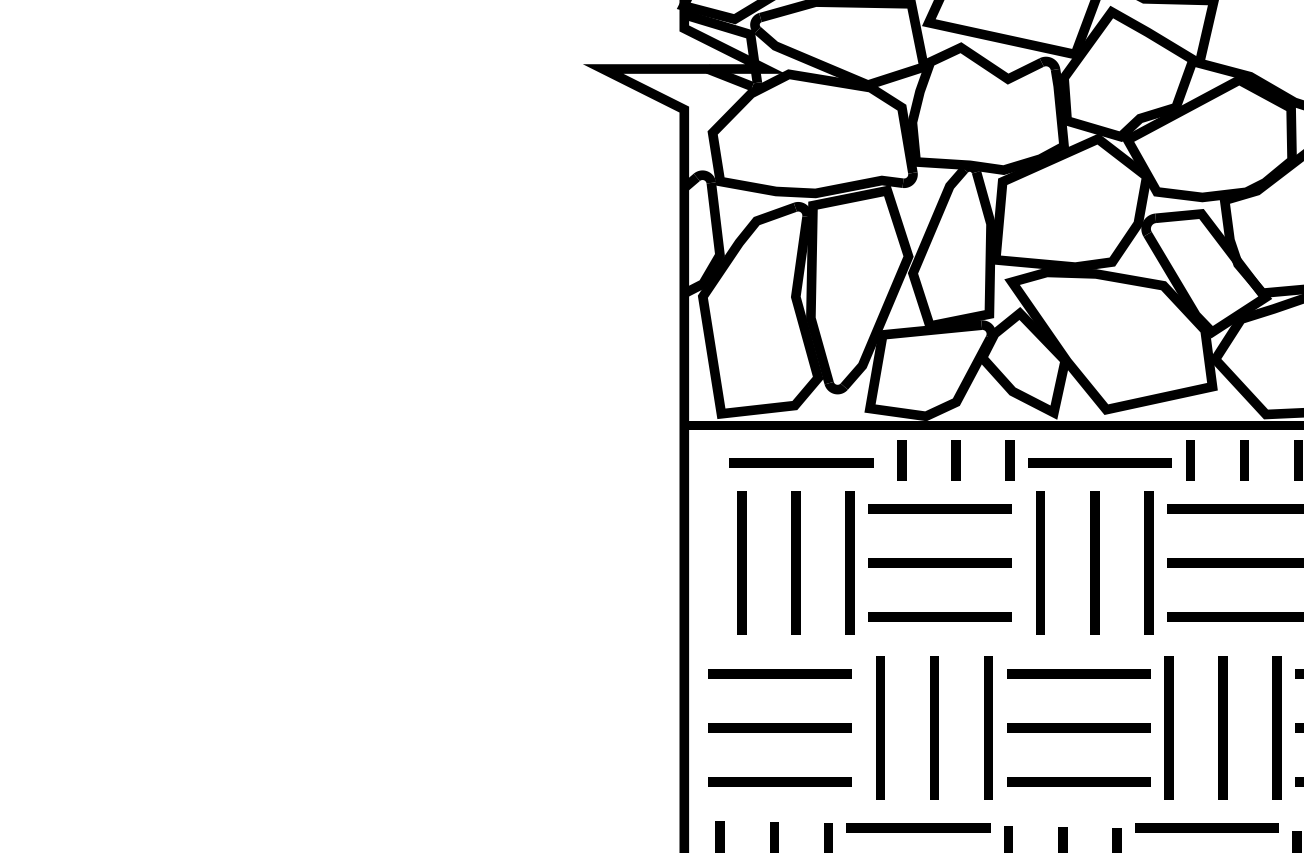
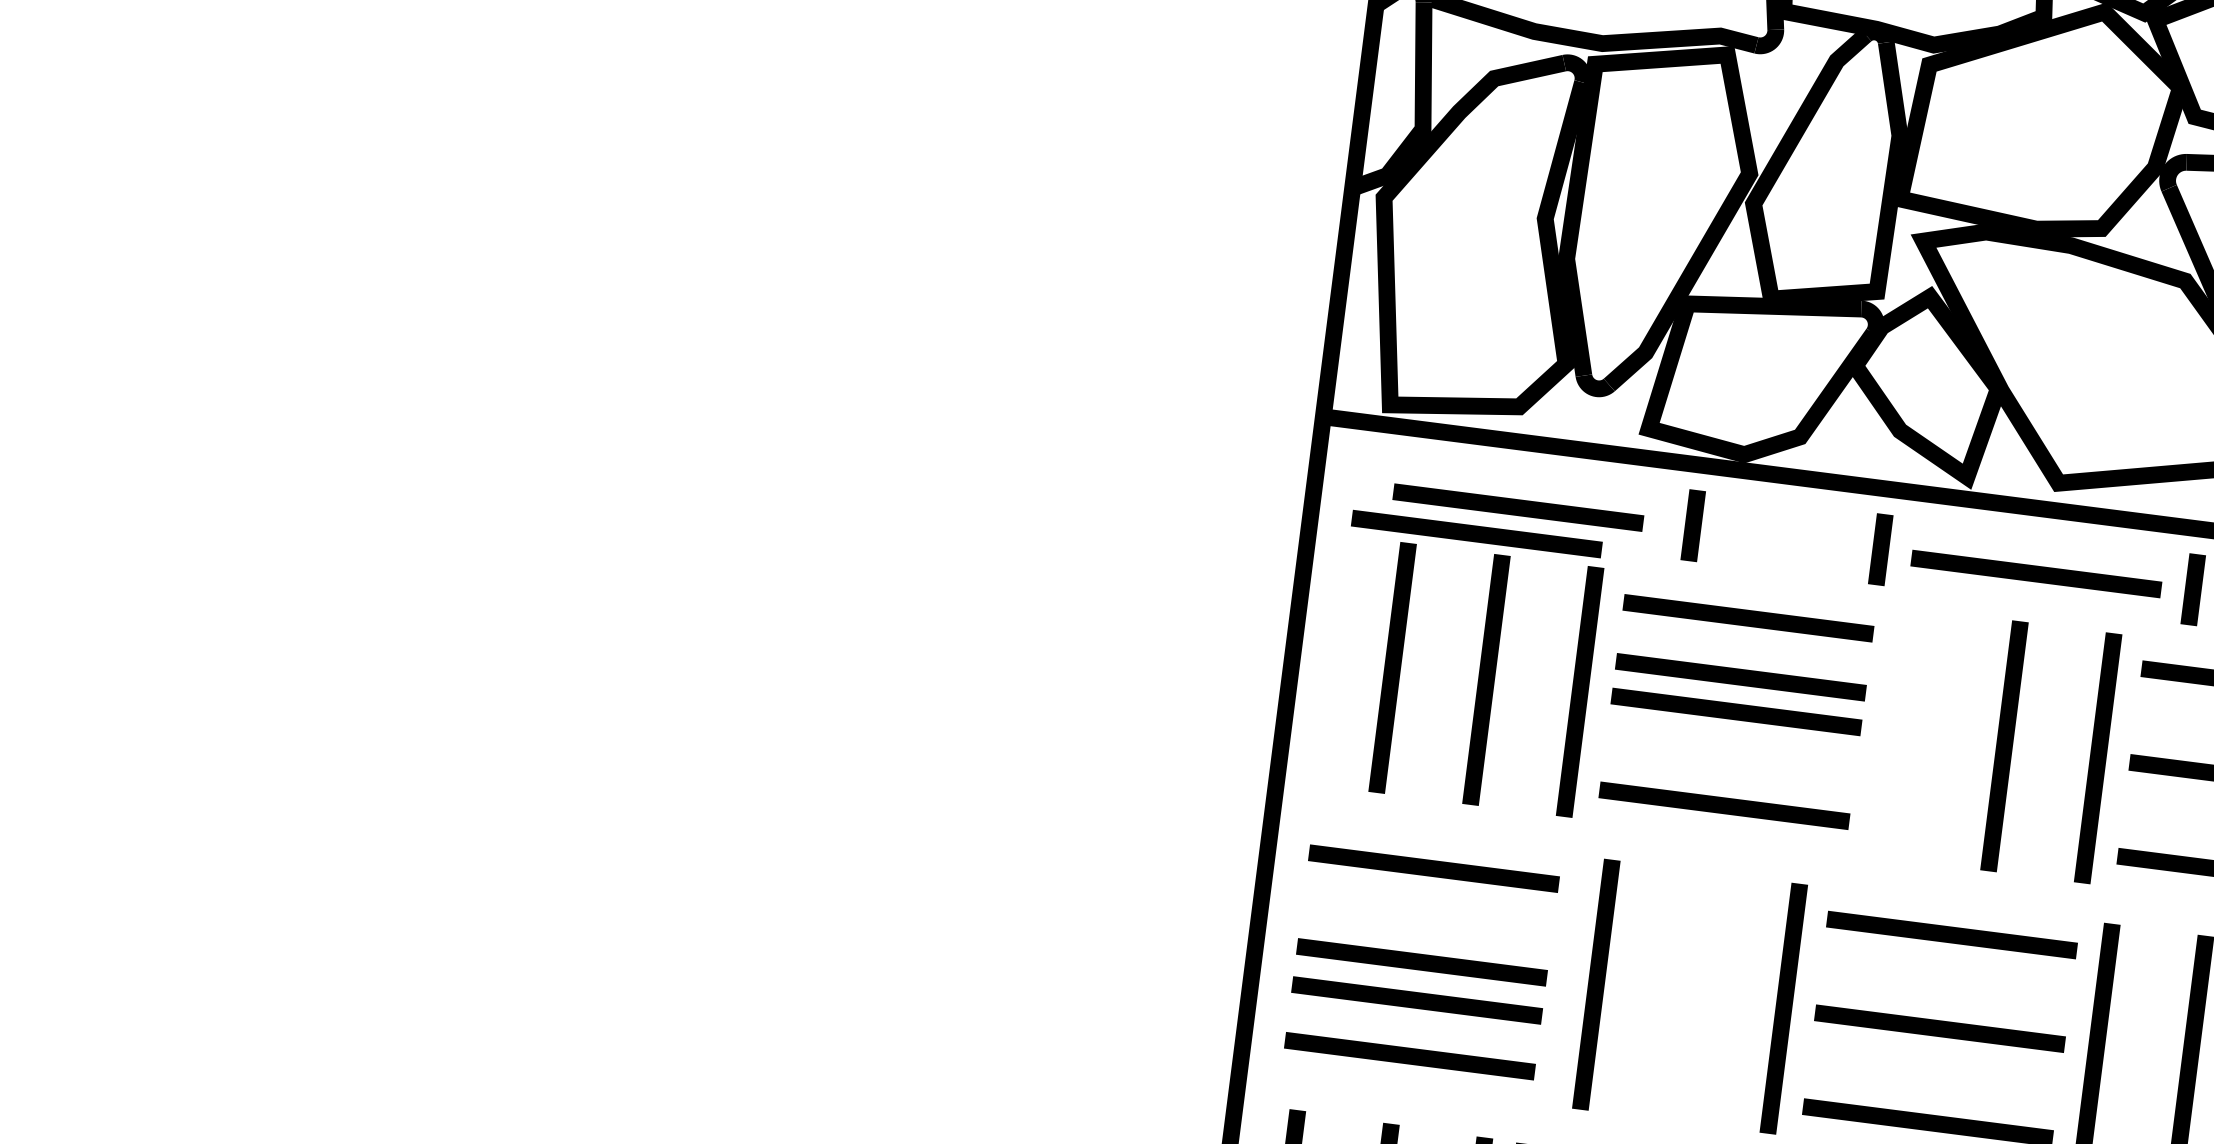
line: (955, 460) -> (1785, 537), removed
line: (779, 480) -> (1476, 533), added
line: (939, 542) -> (1739, 676), added
line: (1040, 562) -> (1910, 733), removed
line: (934, 727) -> (1690, 996), removed
line: (779, 749) -> (1416, 999), added

